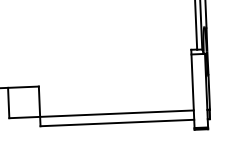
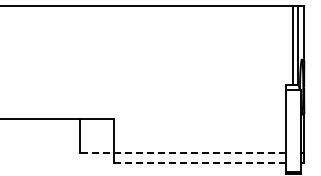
line: (101, 114) -> (182, 152), solid -> dashed
line: (116, 123) -> (199, 163), solid -> dashed

